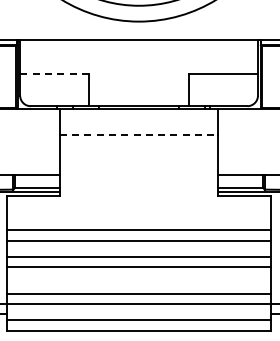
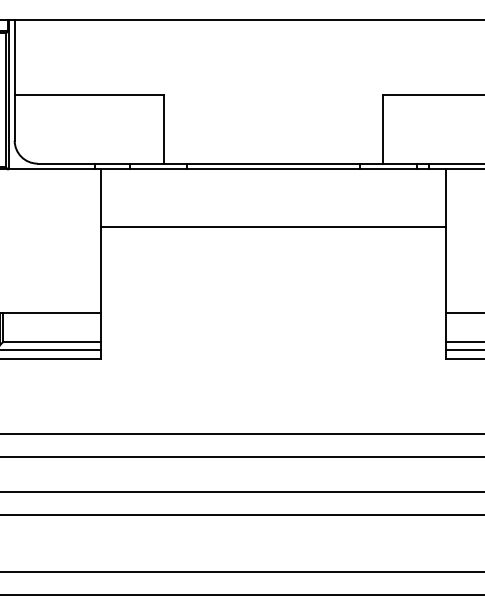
line: (54, 74) -> (89, 94), dashed -> solid
line: (139, 135) -> (274, 227), dashed -> solid

